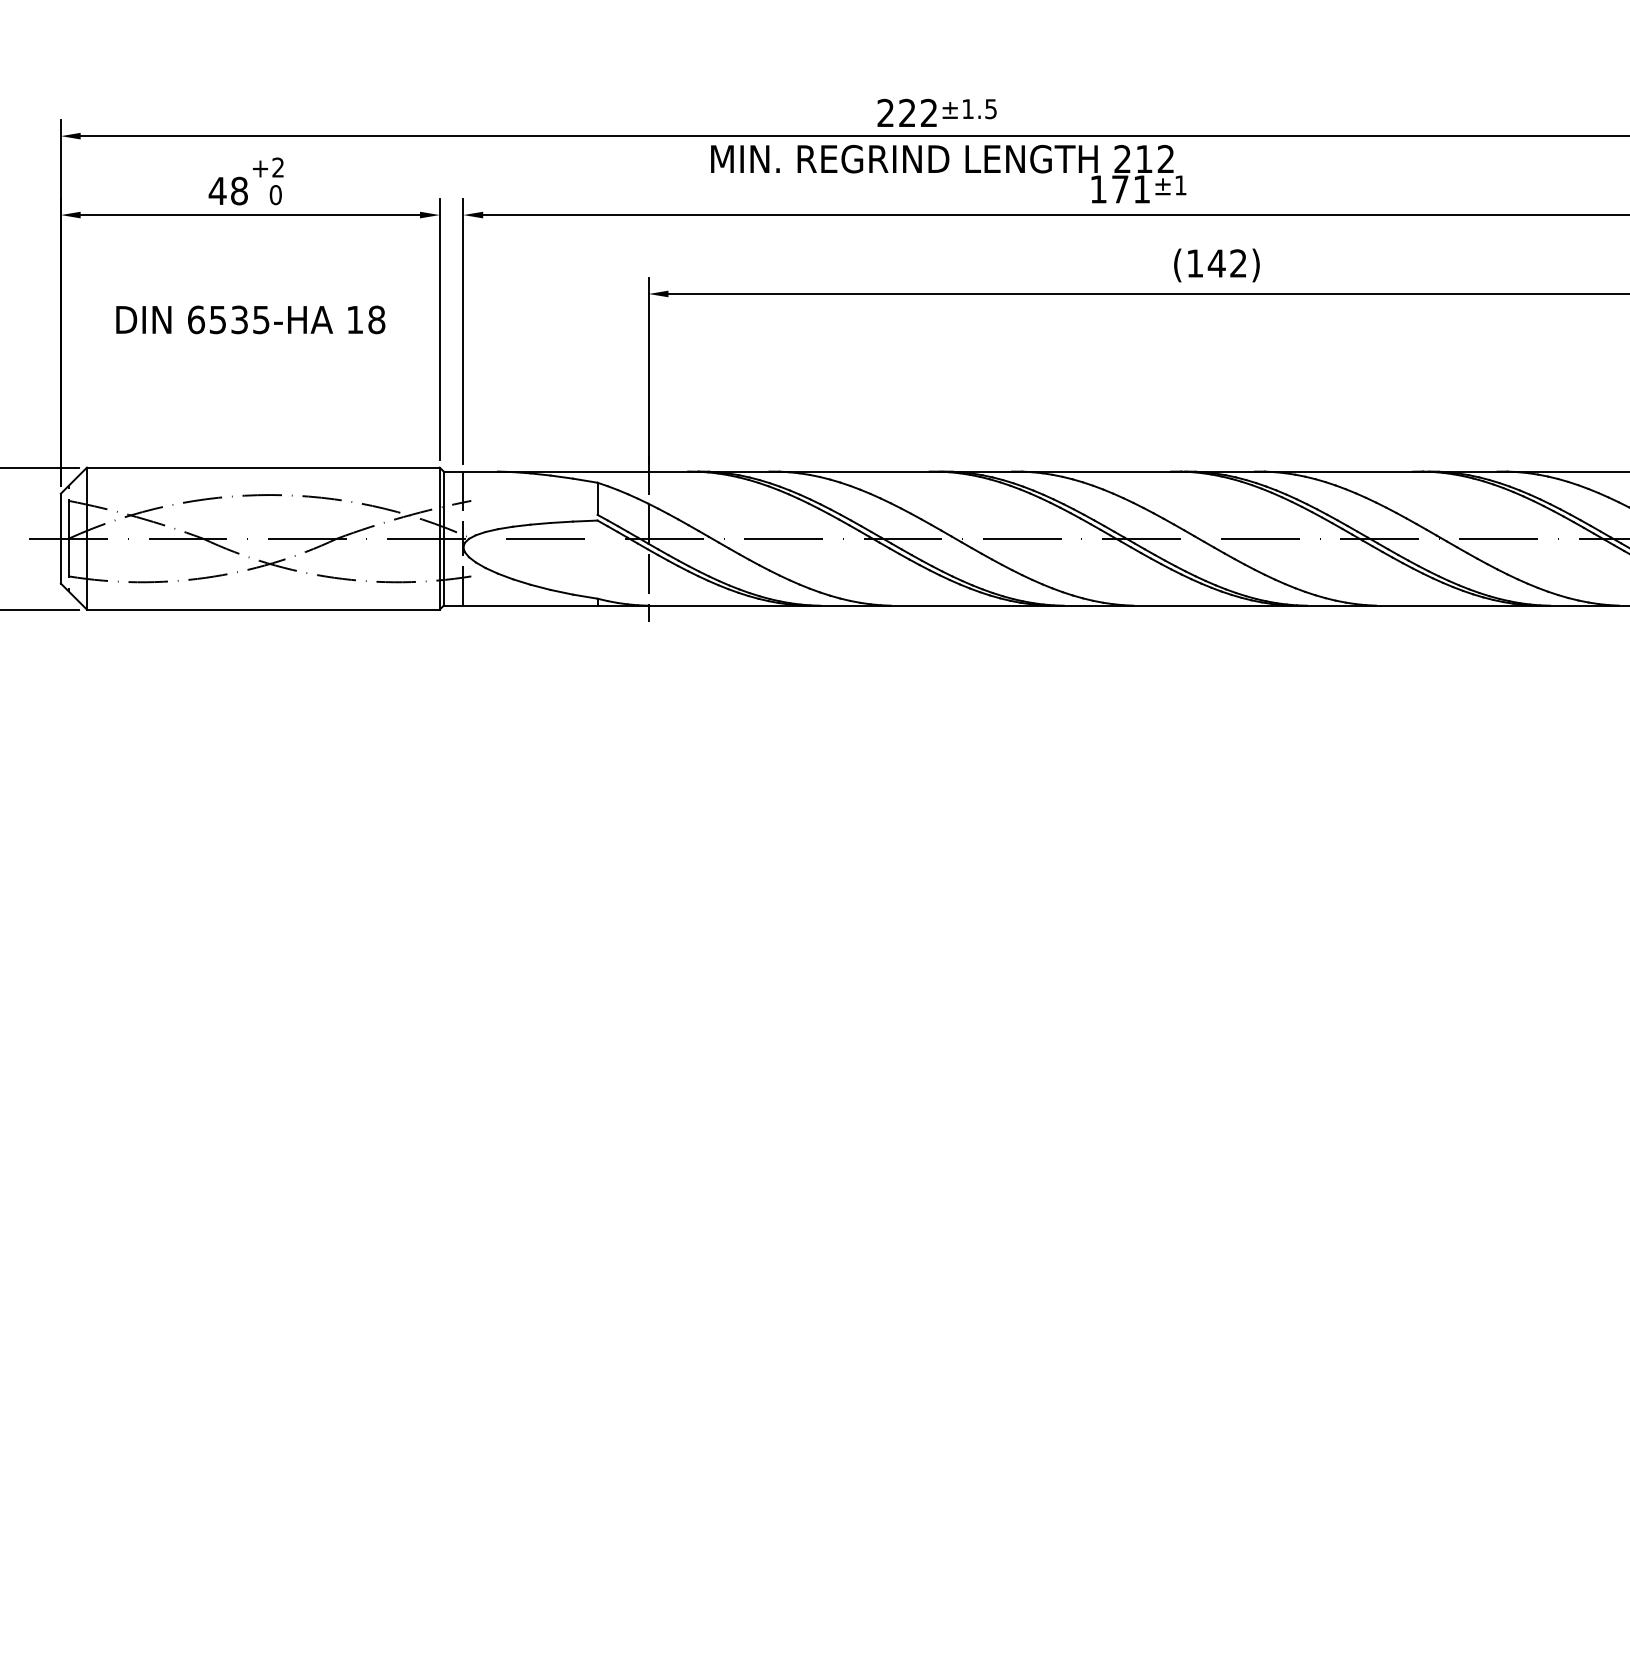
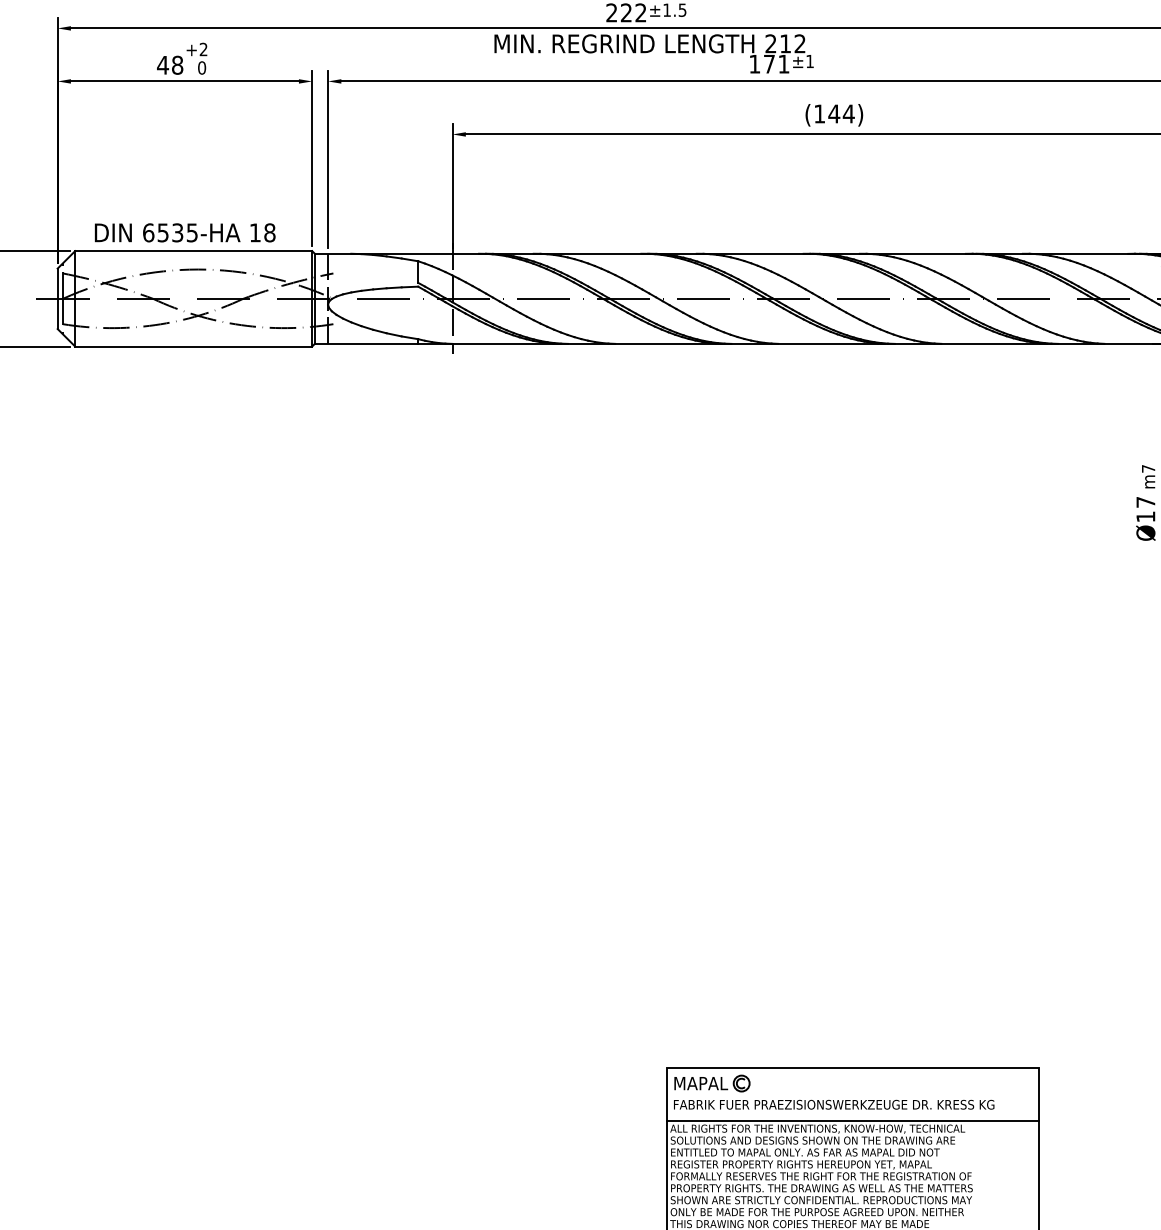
text: (1237, 262) -> (848, 113), (142) -> (144)
text: (251, 319) -> (185, 232), moved

